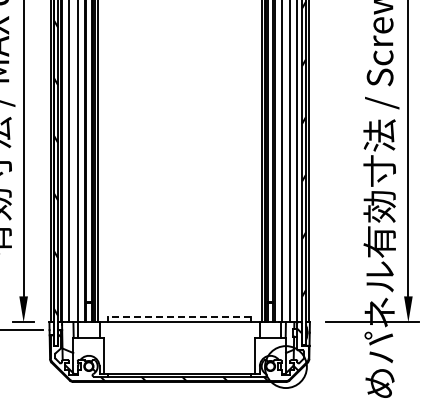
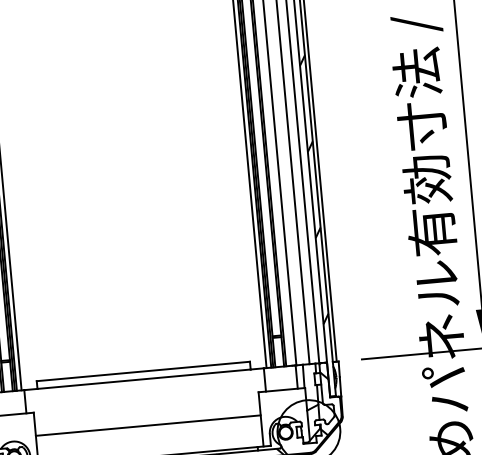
line: (179, 317) -> (143, 372), dashed -> solid
line: (179, 353) -> (148, 425), added

